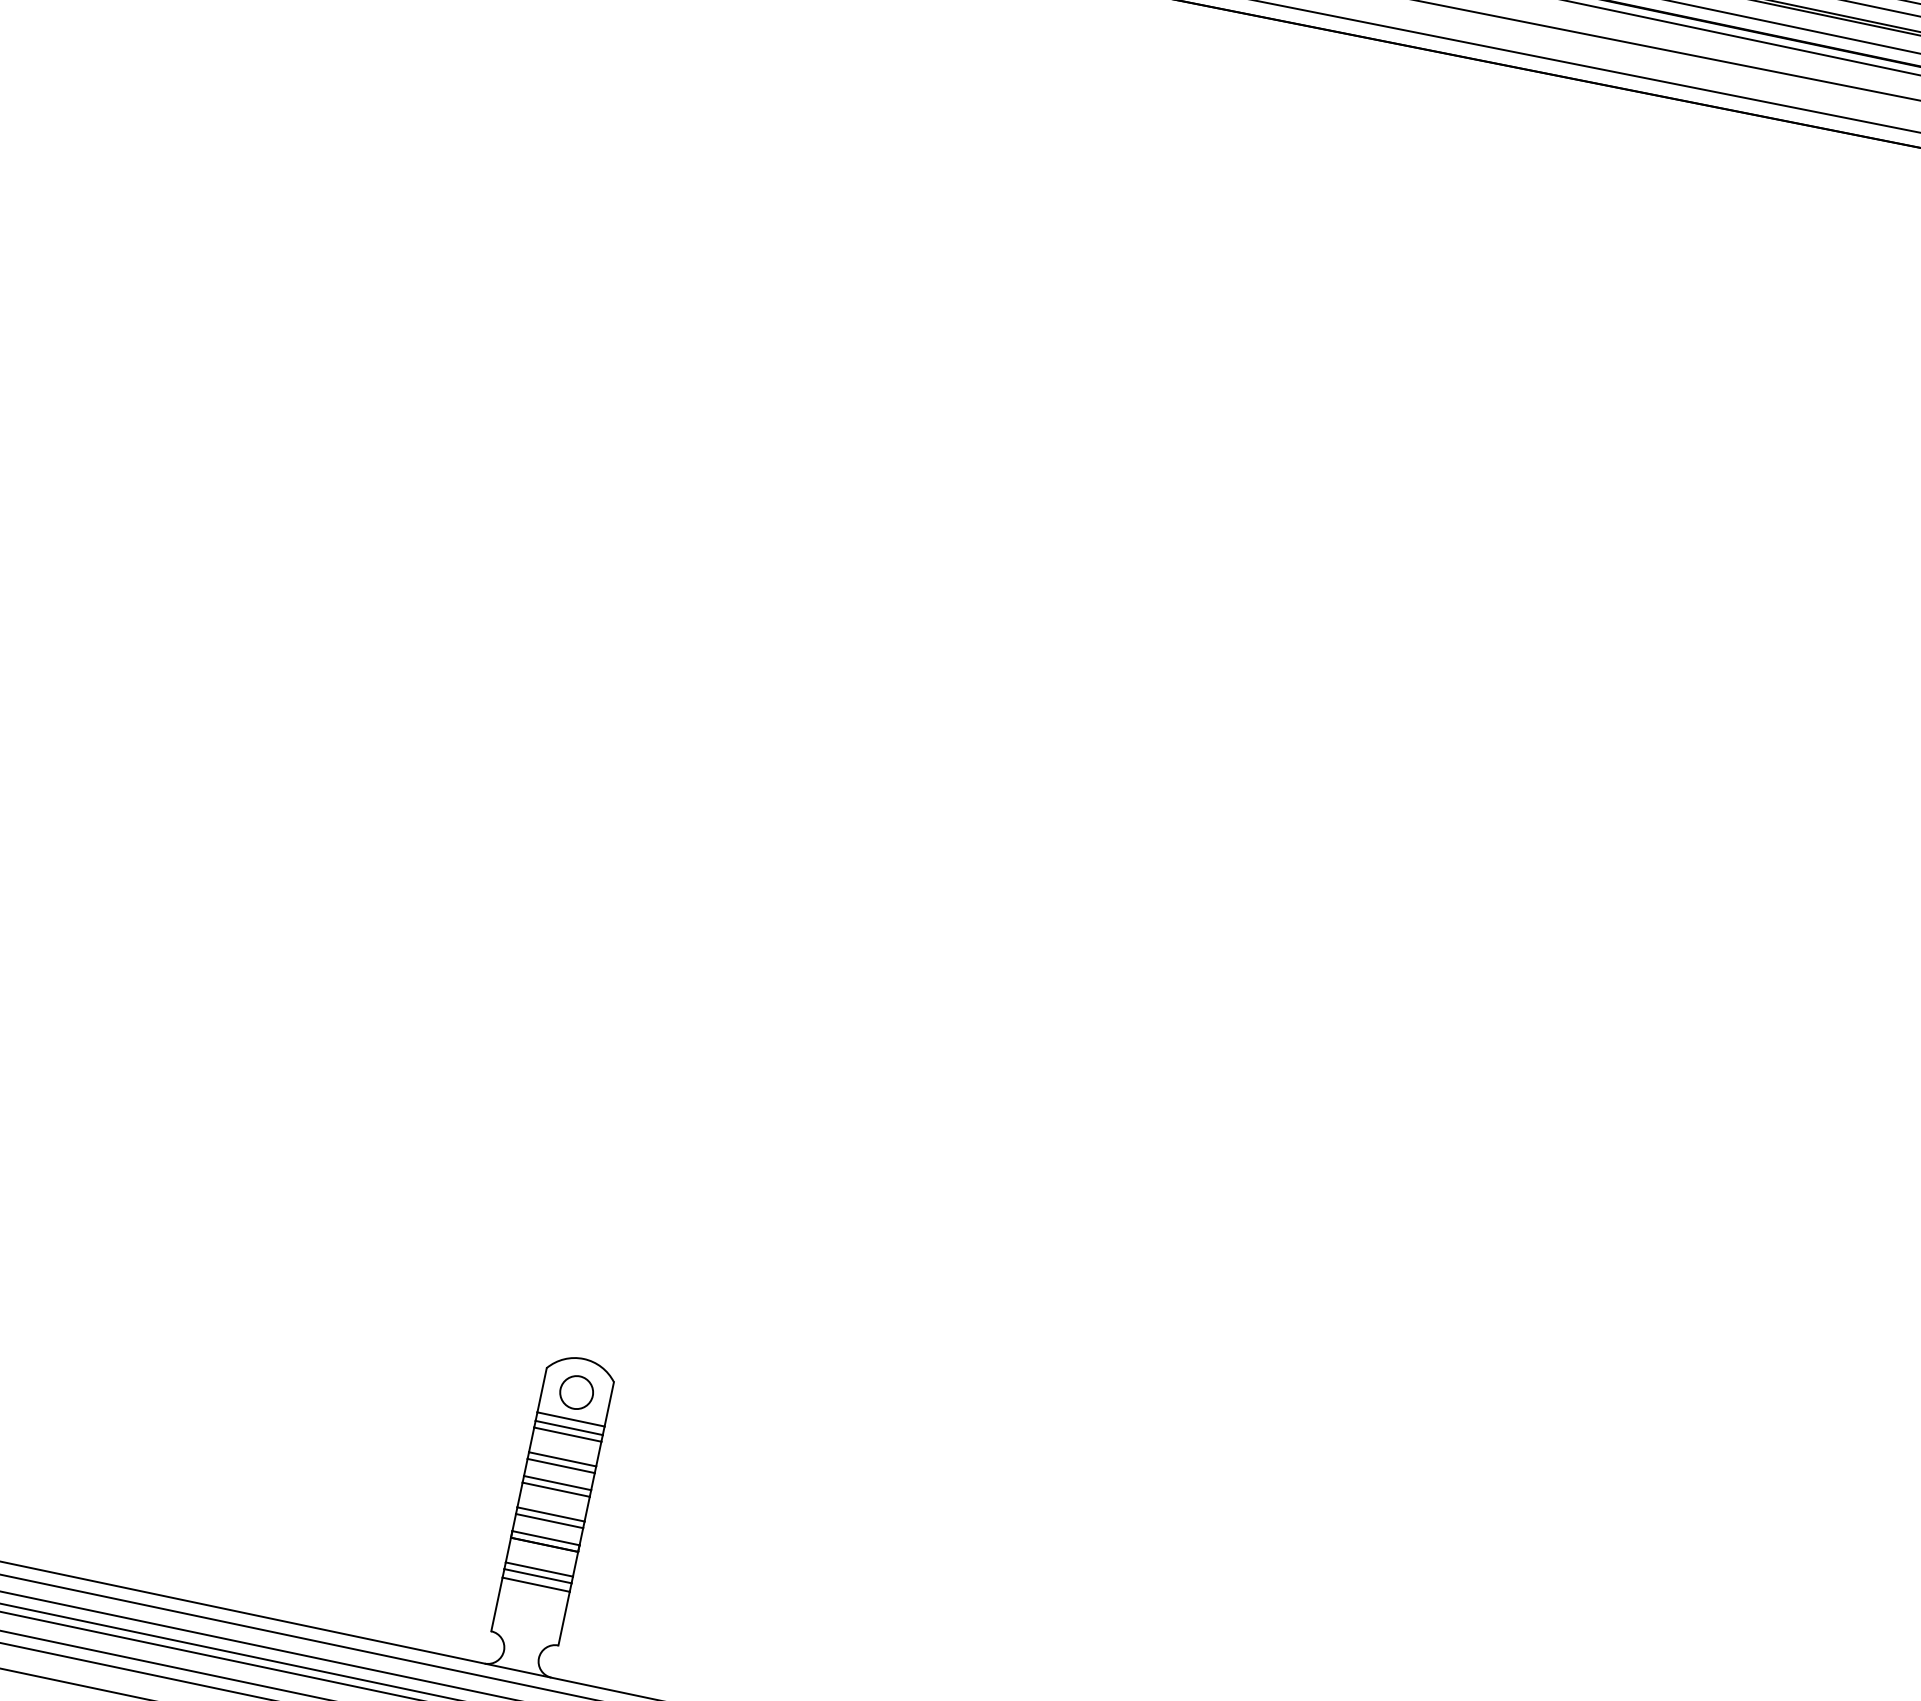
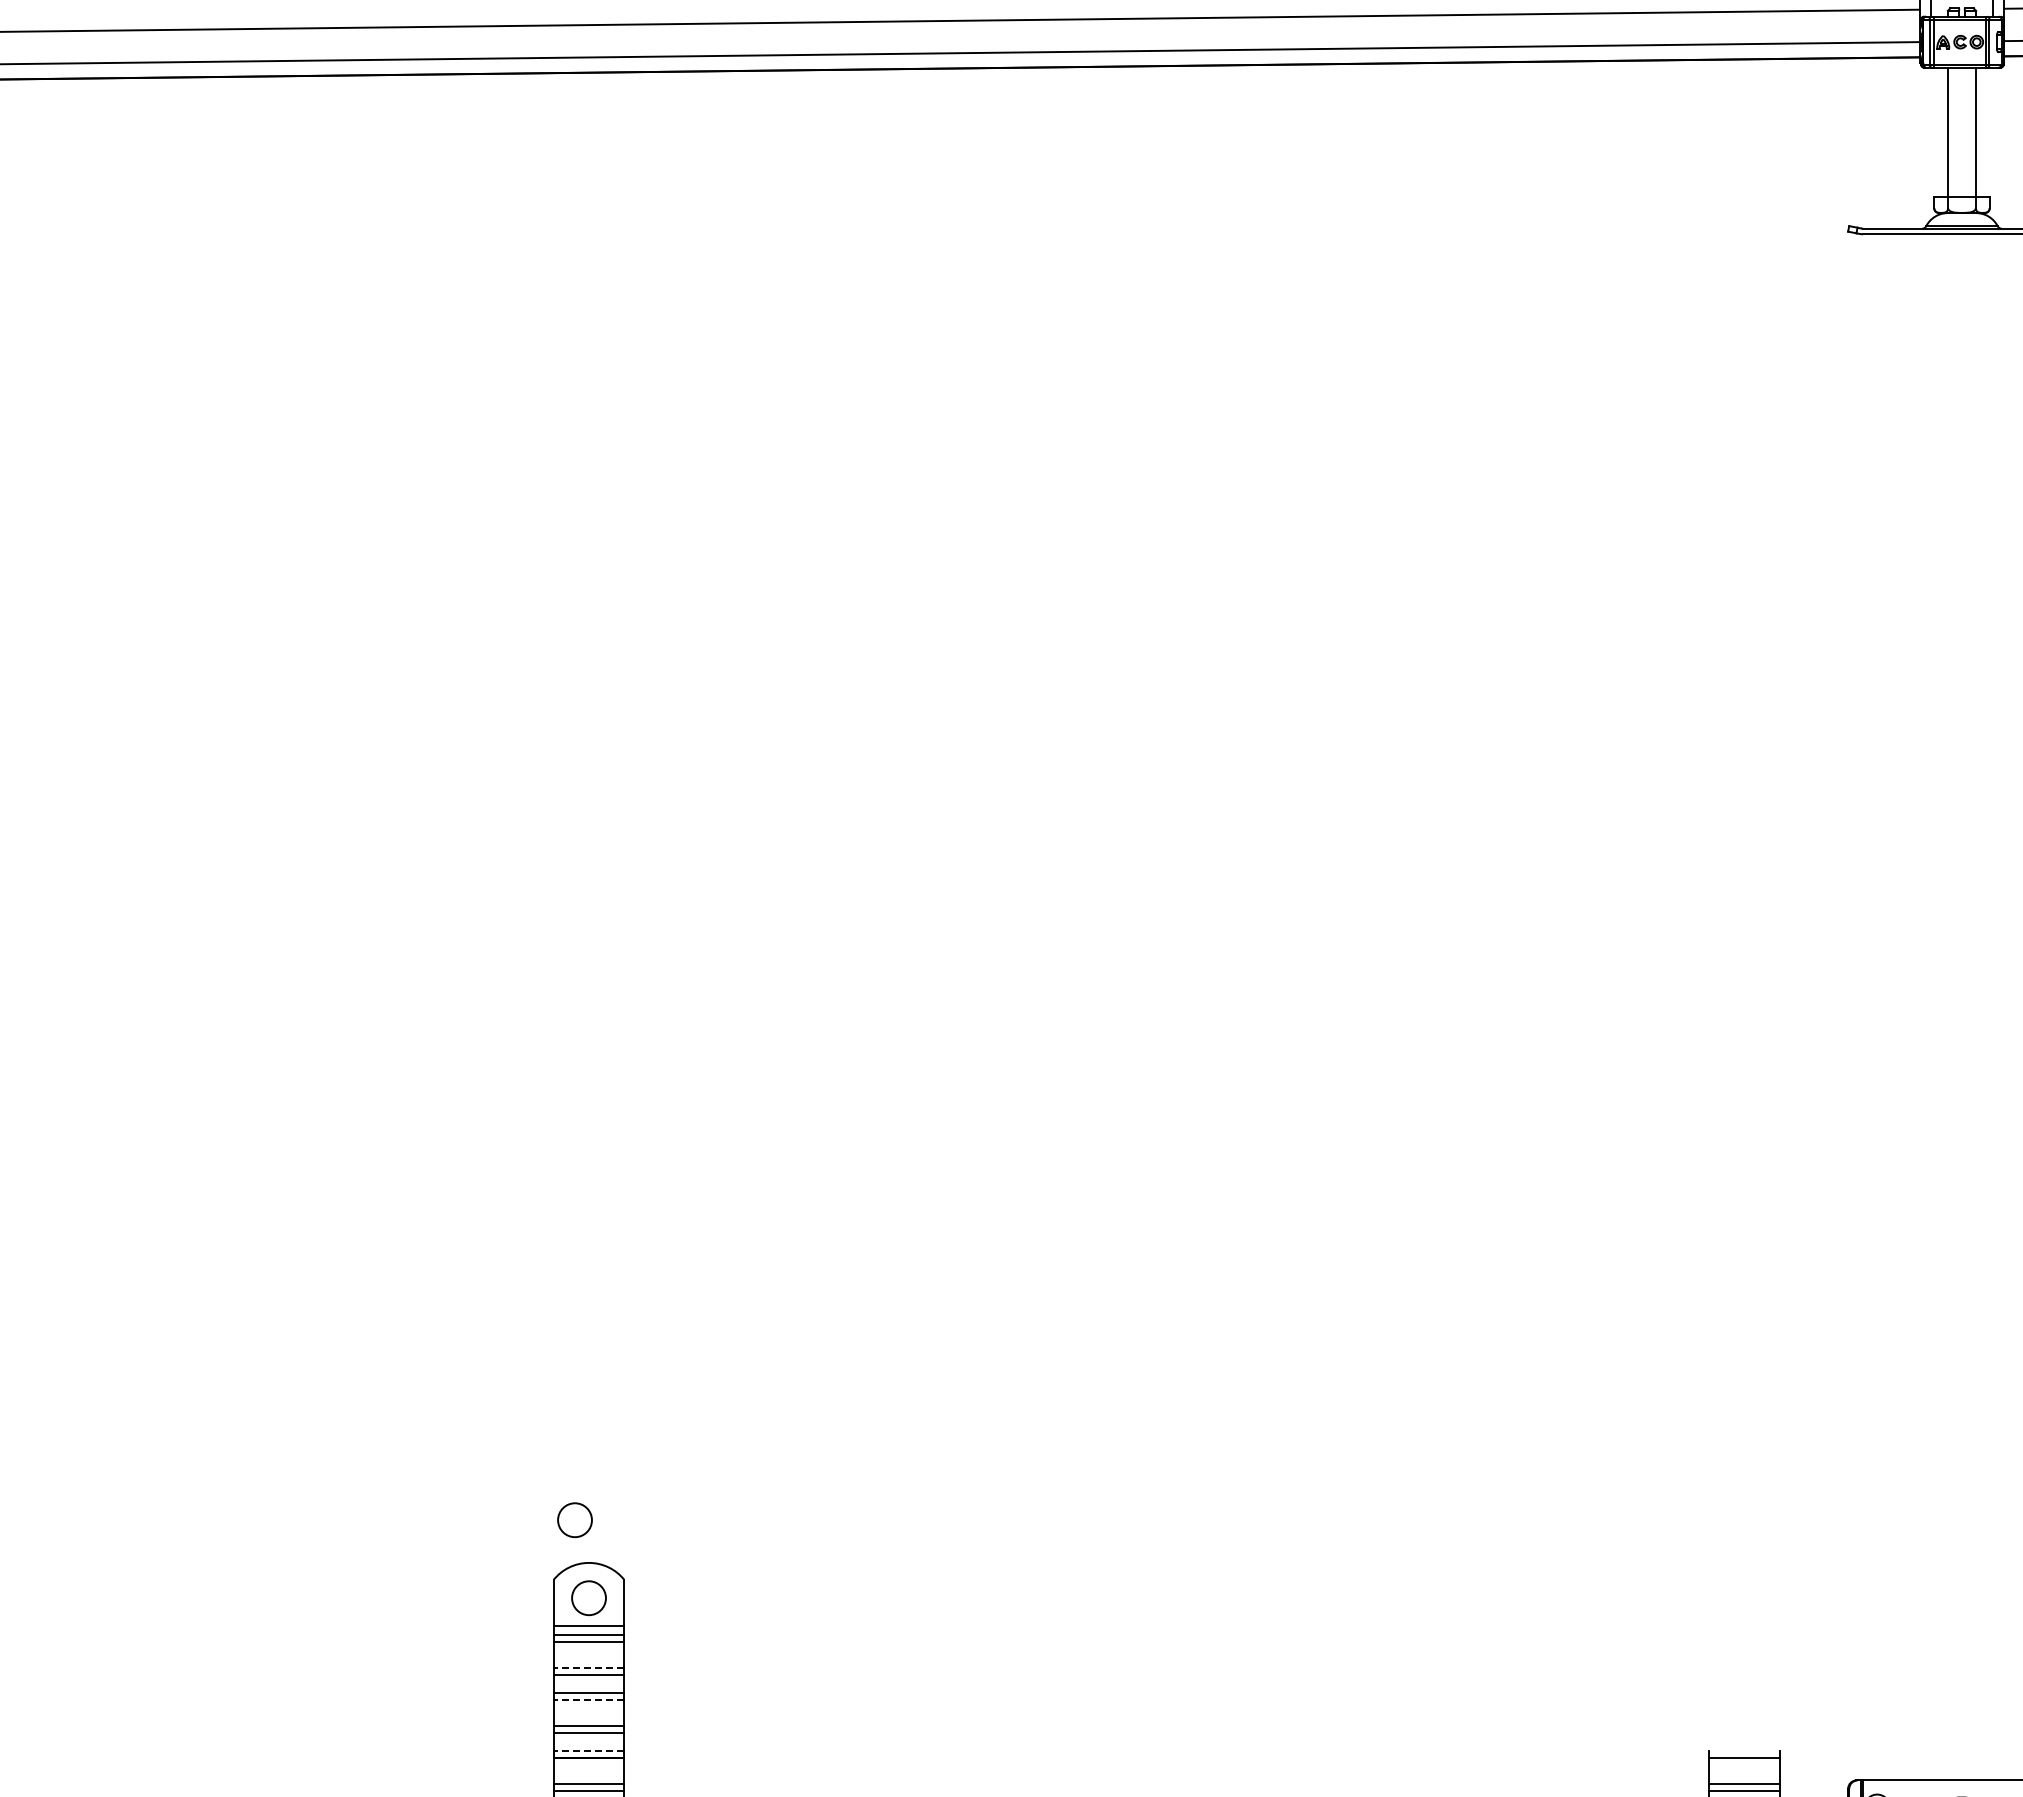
circle: (578, 1315) -> (574, 1520), added
line: (562, 1459) -> (588, 1668), solid -> dashed
line: (555, 1489) -> (588, 1700), solid -> dashed
line: (545, 1538) -> (588, 1751), solid -> dashed

